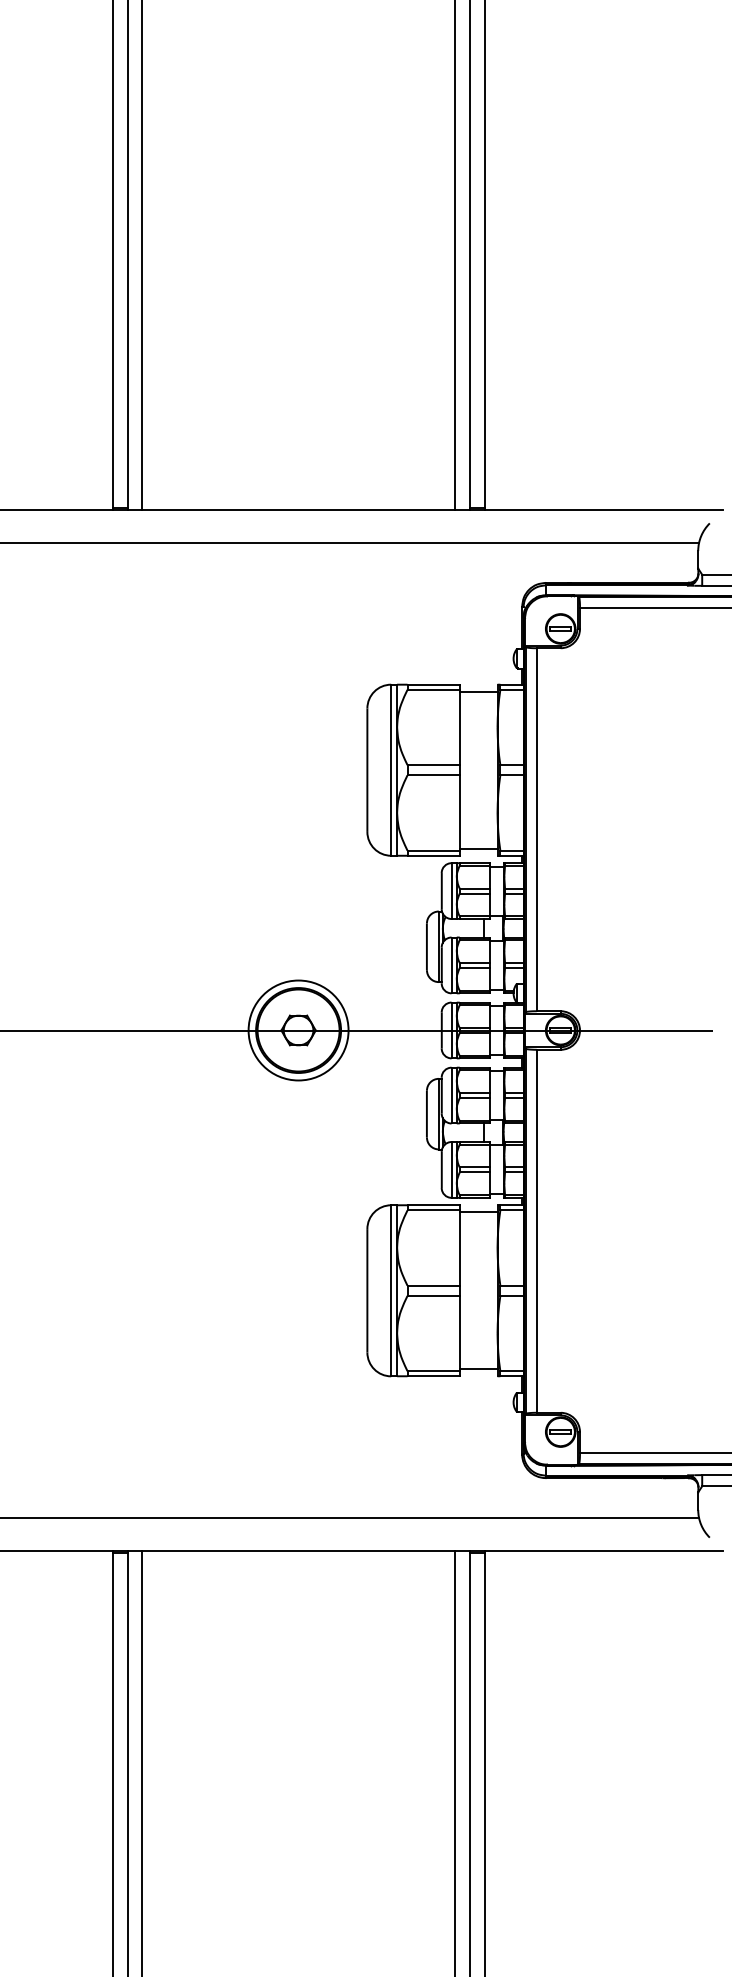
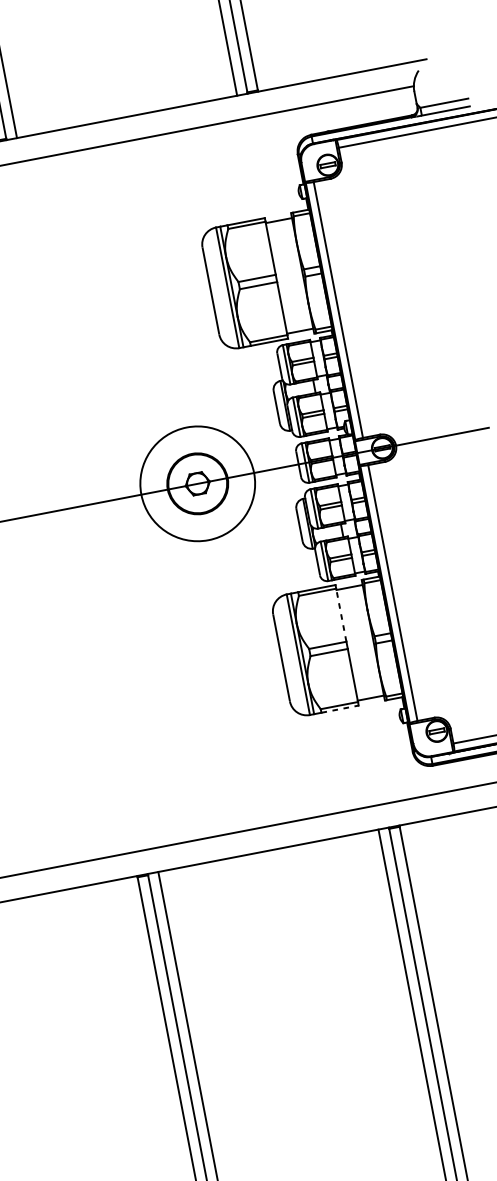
circle: (298, 1030) -> (197, 483), size x1.6
line: (460, 1248) -> (341, 615), solid -> dashed
line: (434, 1376) -> (340, 709), solid -> dashed

